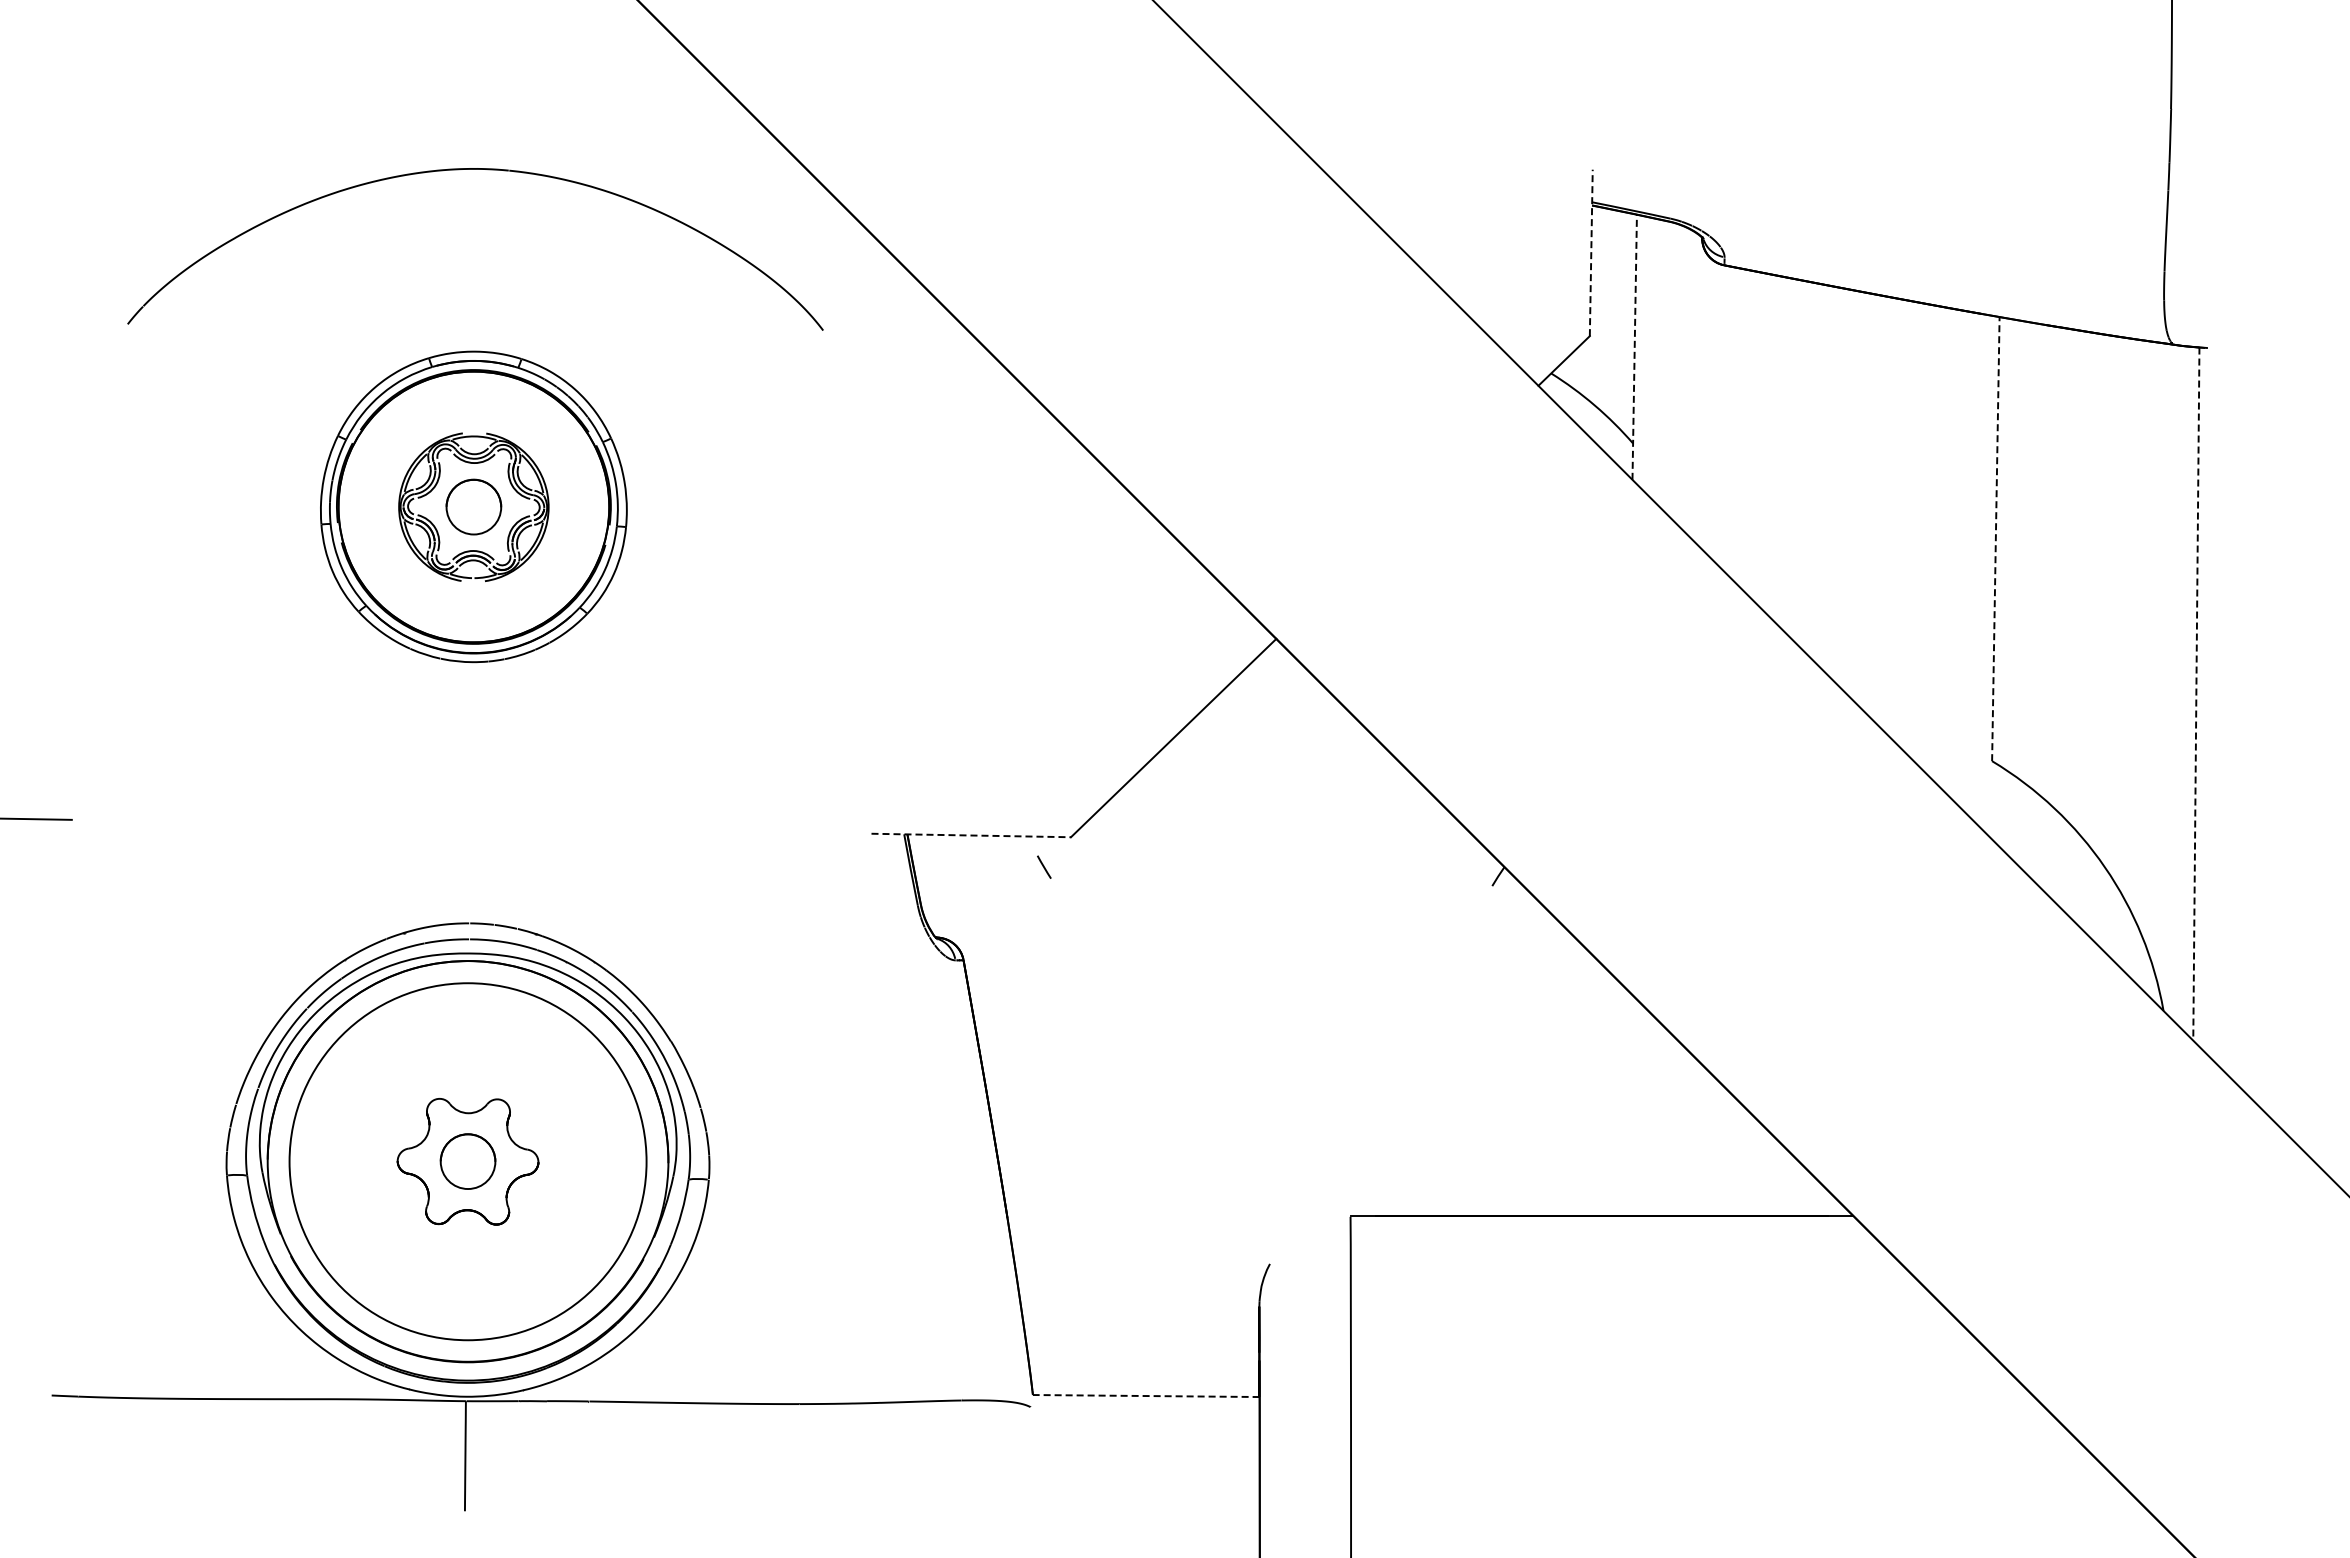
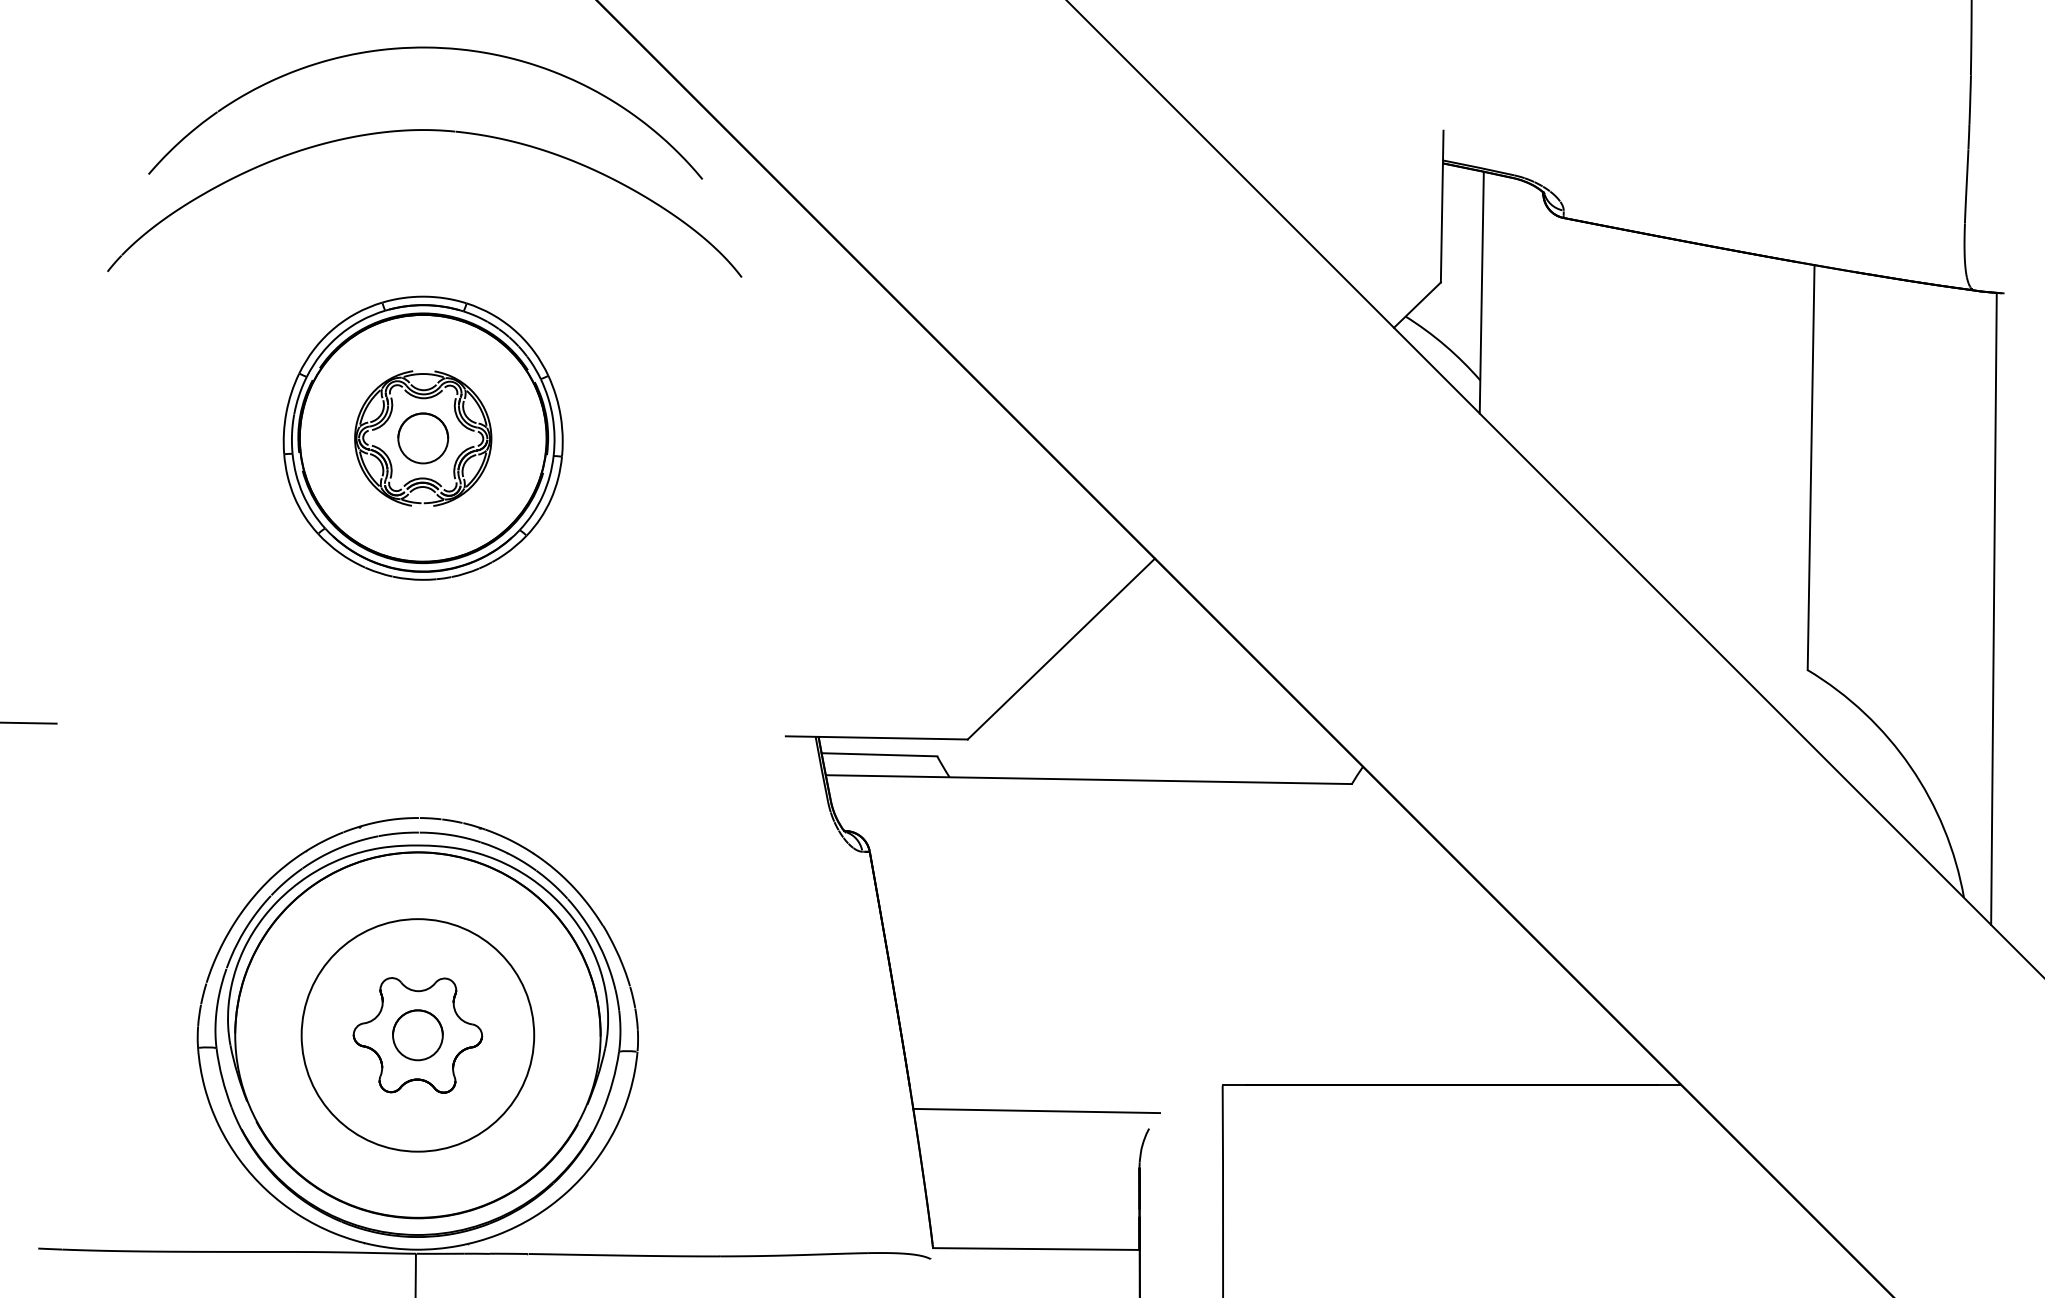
part: (476, 79) -> (425, 48), added
line: (1591, 252) -> (1442, 206), dashed -> solid
line: (1634, 347) -> (1481, 292), dashed -> solid
line: (1995, 538) -> (1810, 467), dashed -> solid
line: (2196, 694) -> (1994, 609), dashed -> solid
line: (971, 835) -> (877, 737), dashed -> solid
line: (973, 853) -> (878, 754), added
line: (1203, 881) -> (1088, 779), added
circle: (467, 1161) -> (417, 1035), size x0.71
line: (1146, 1244) -> (1036, 1110), added
line: (1145, 1396) -> (1035, 1249), dashed -> solid

